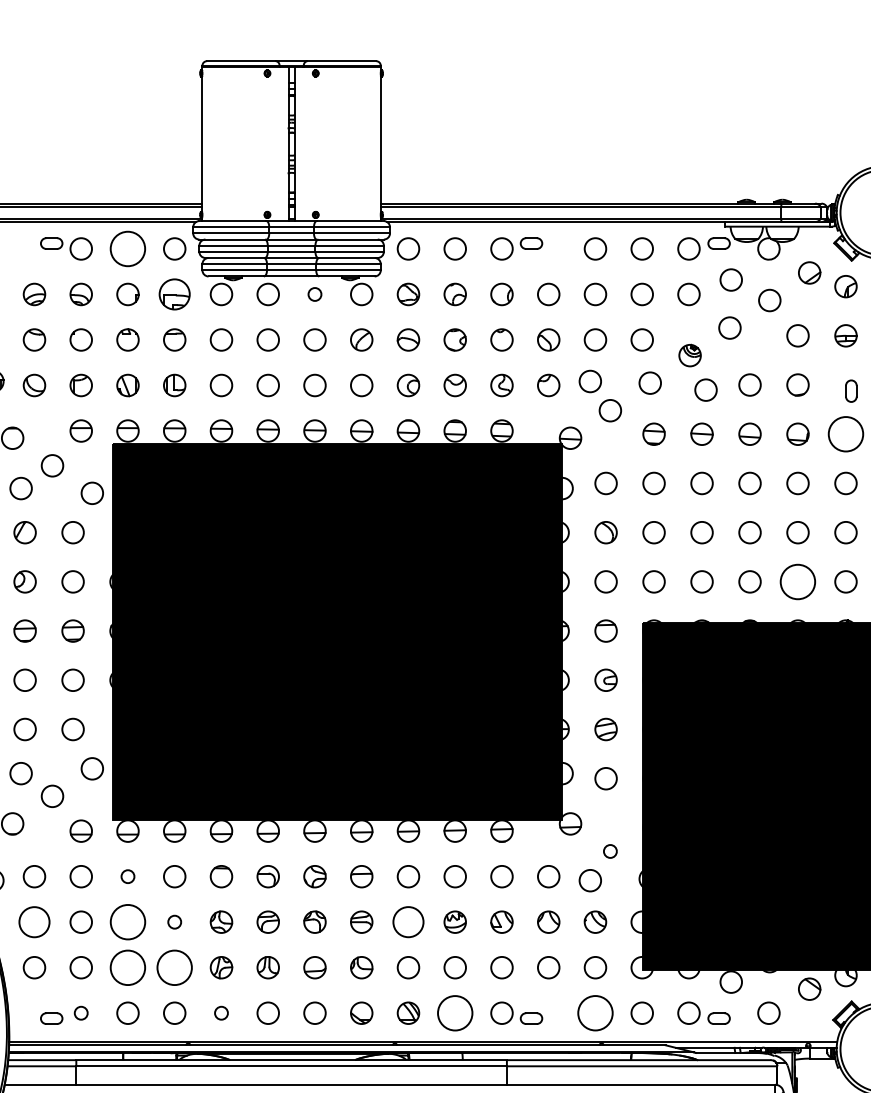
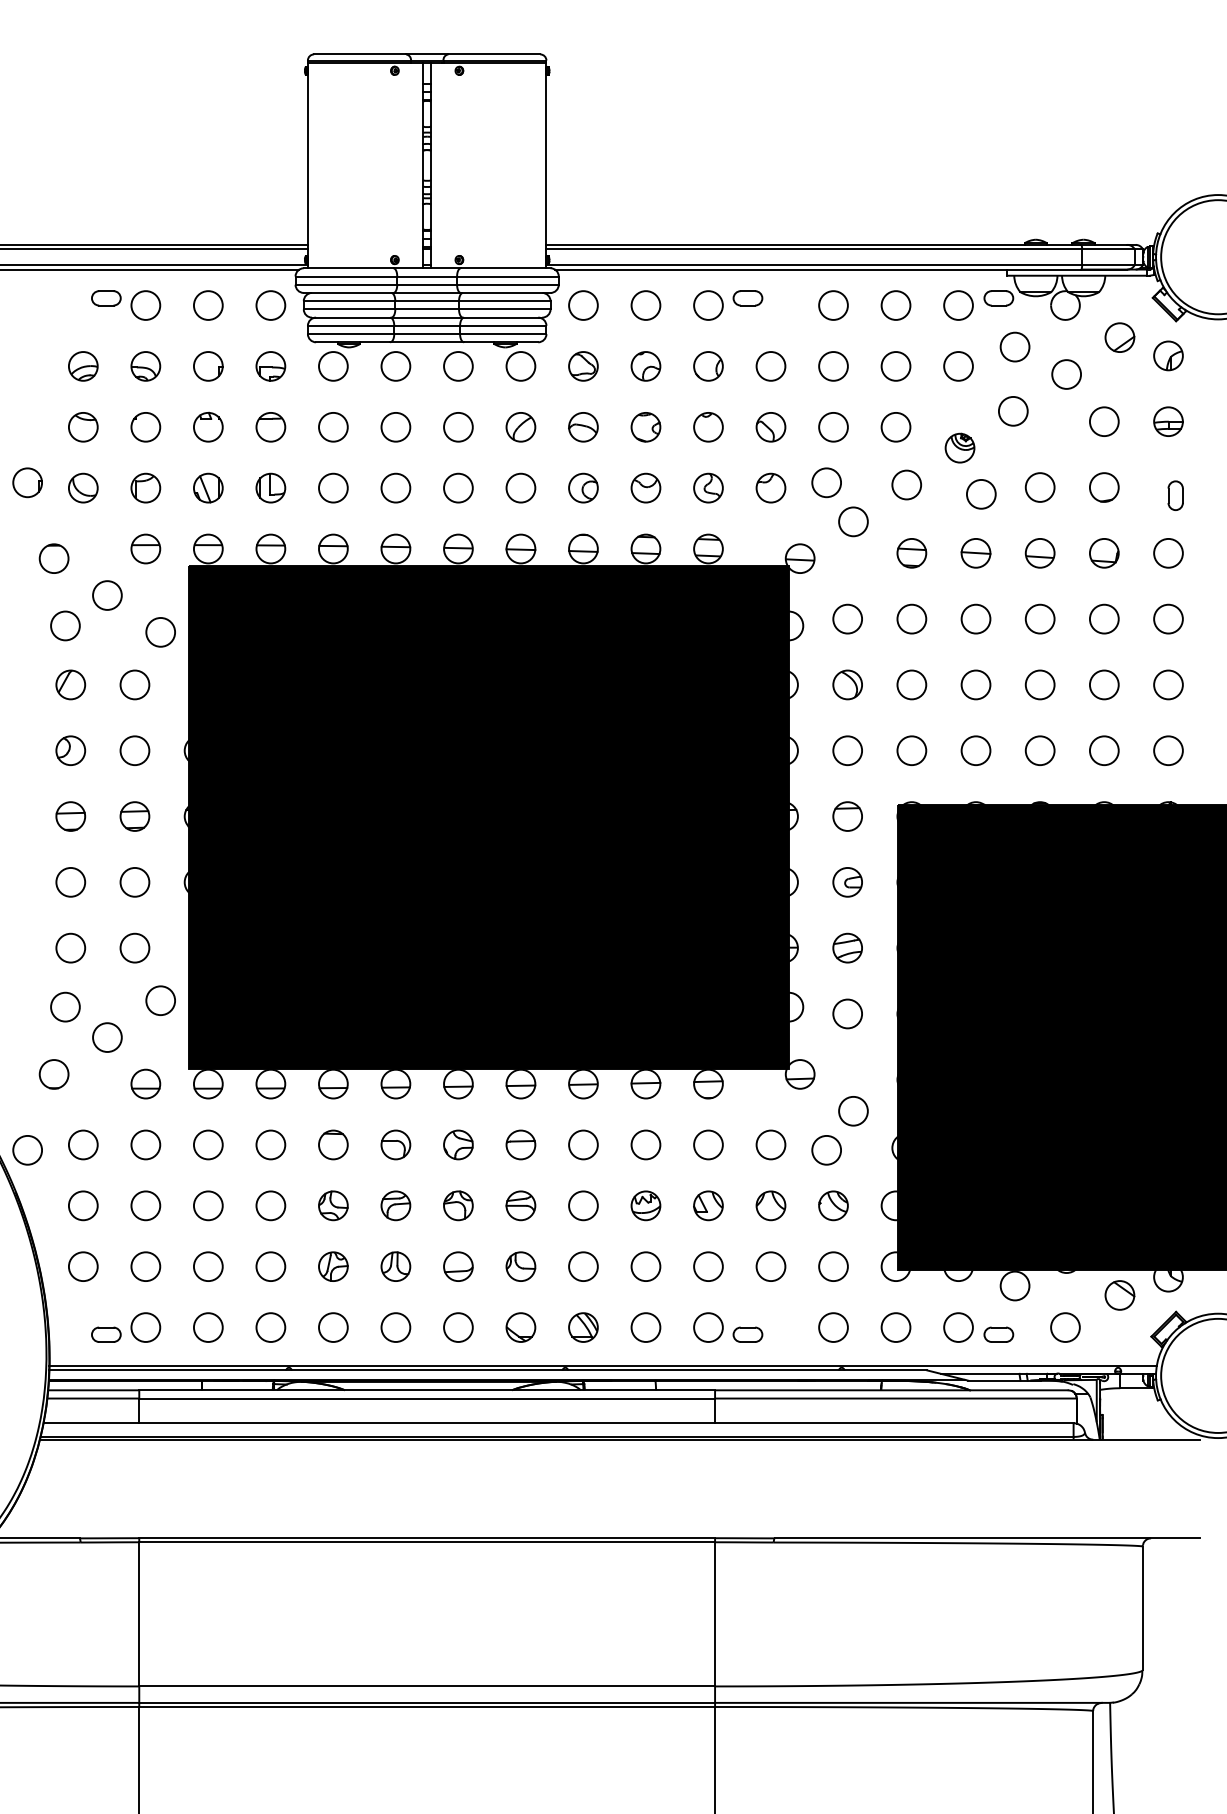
circle: (128, 248) -> (208, 305), size x0.62
part: (174, 294) -> (270, 366), size x0.71
circle: (315, 294) -> (458, 366), size x1.67
circle: (845, 433) -> (1168, 552), size x0.62
circle: (798, 581) -> (1104, 750), size x0.62
circle: (610, 850) -> (853, 1110), size x1.67
circle: (127, 876) -> (207, 1144), size x1.67
circle: (33, 921) -> (82, 1205), size x0.71
circle: (127, 921) -> (207, 1205), size x0.62
circle: (174, 921) -> (270, 1205), size x1.67
circle: (408, 921) -> (583, 1205), size x0.71
circle: (128, 967) -> (208, 1266), size x0.62
circle: (174, 967) -> (270, 1266), size x0.62
circle: (80, 1013) -> (145, 1327), size x1.67
circle: (221, 1013) -> (333, 1327), size x1.67
circle: (454, 1013) -> (645, 1327), size x0.62
circle: (595, 1013) -> (833, 1327), size x0.62

